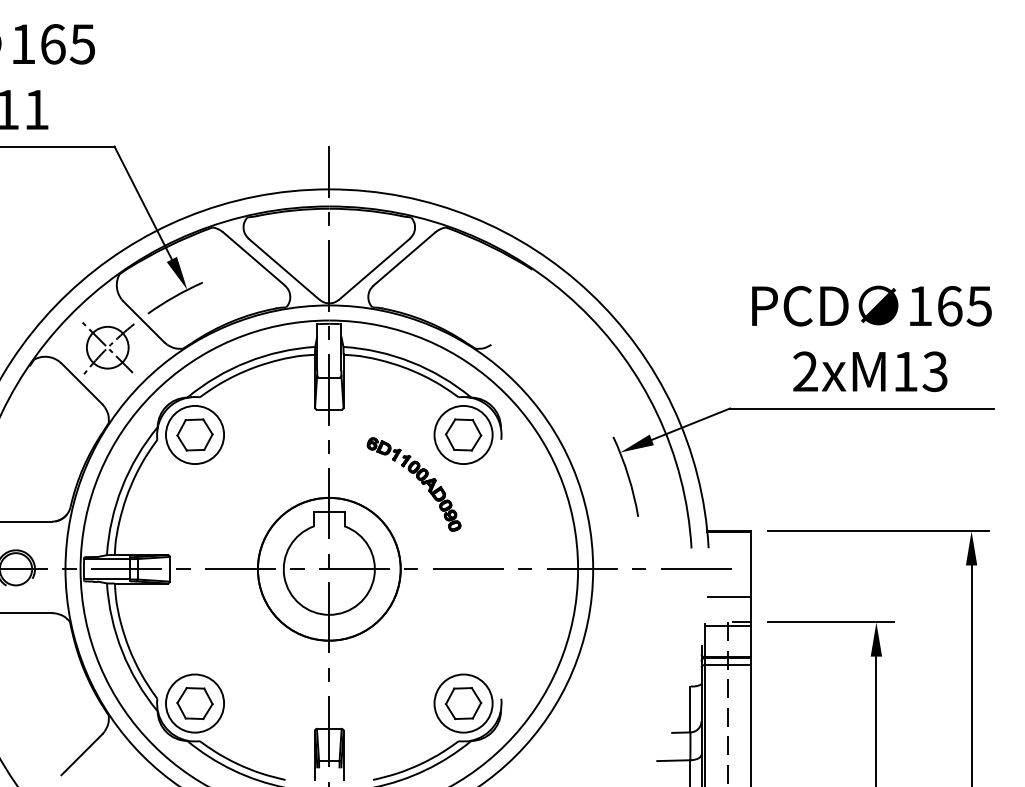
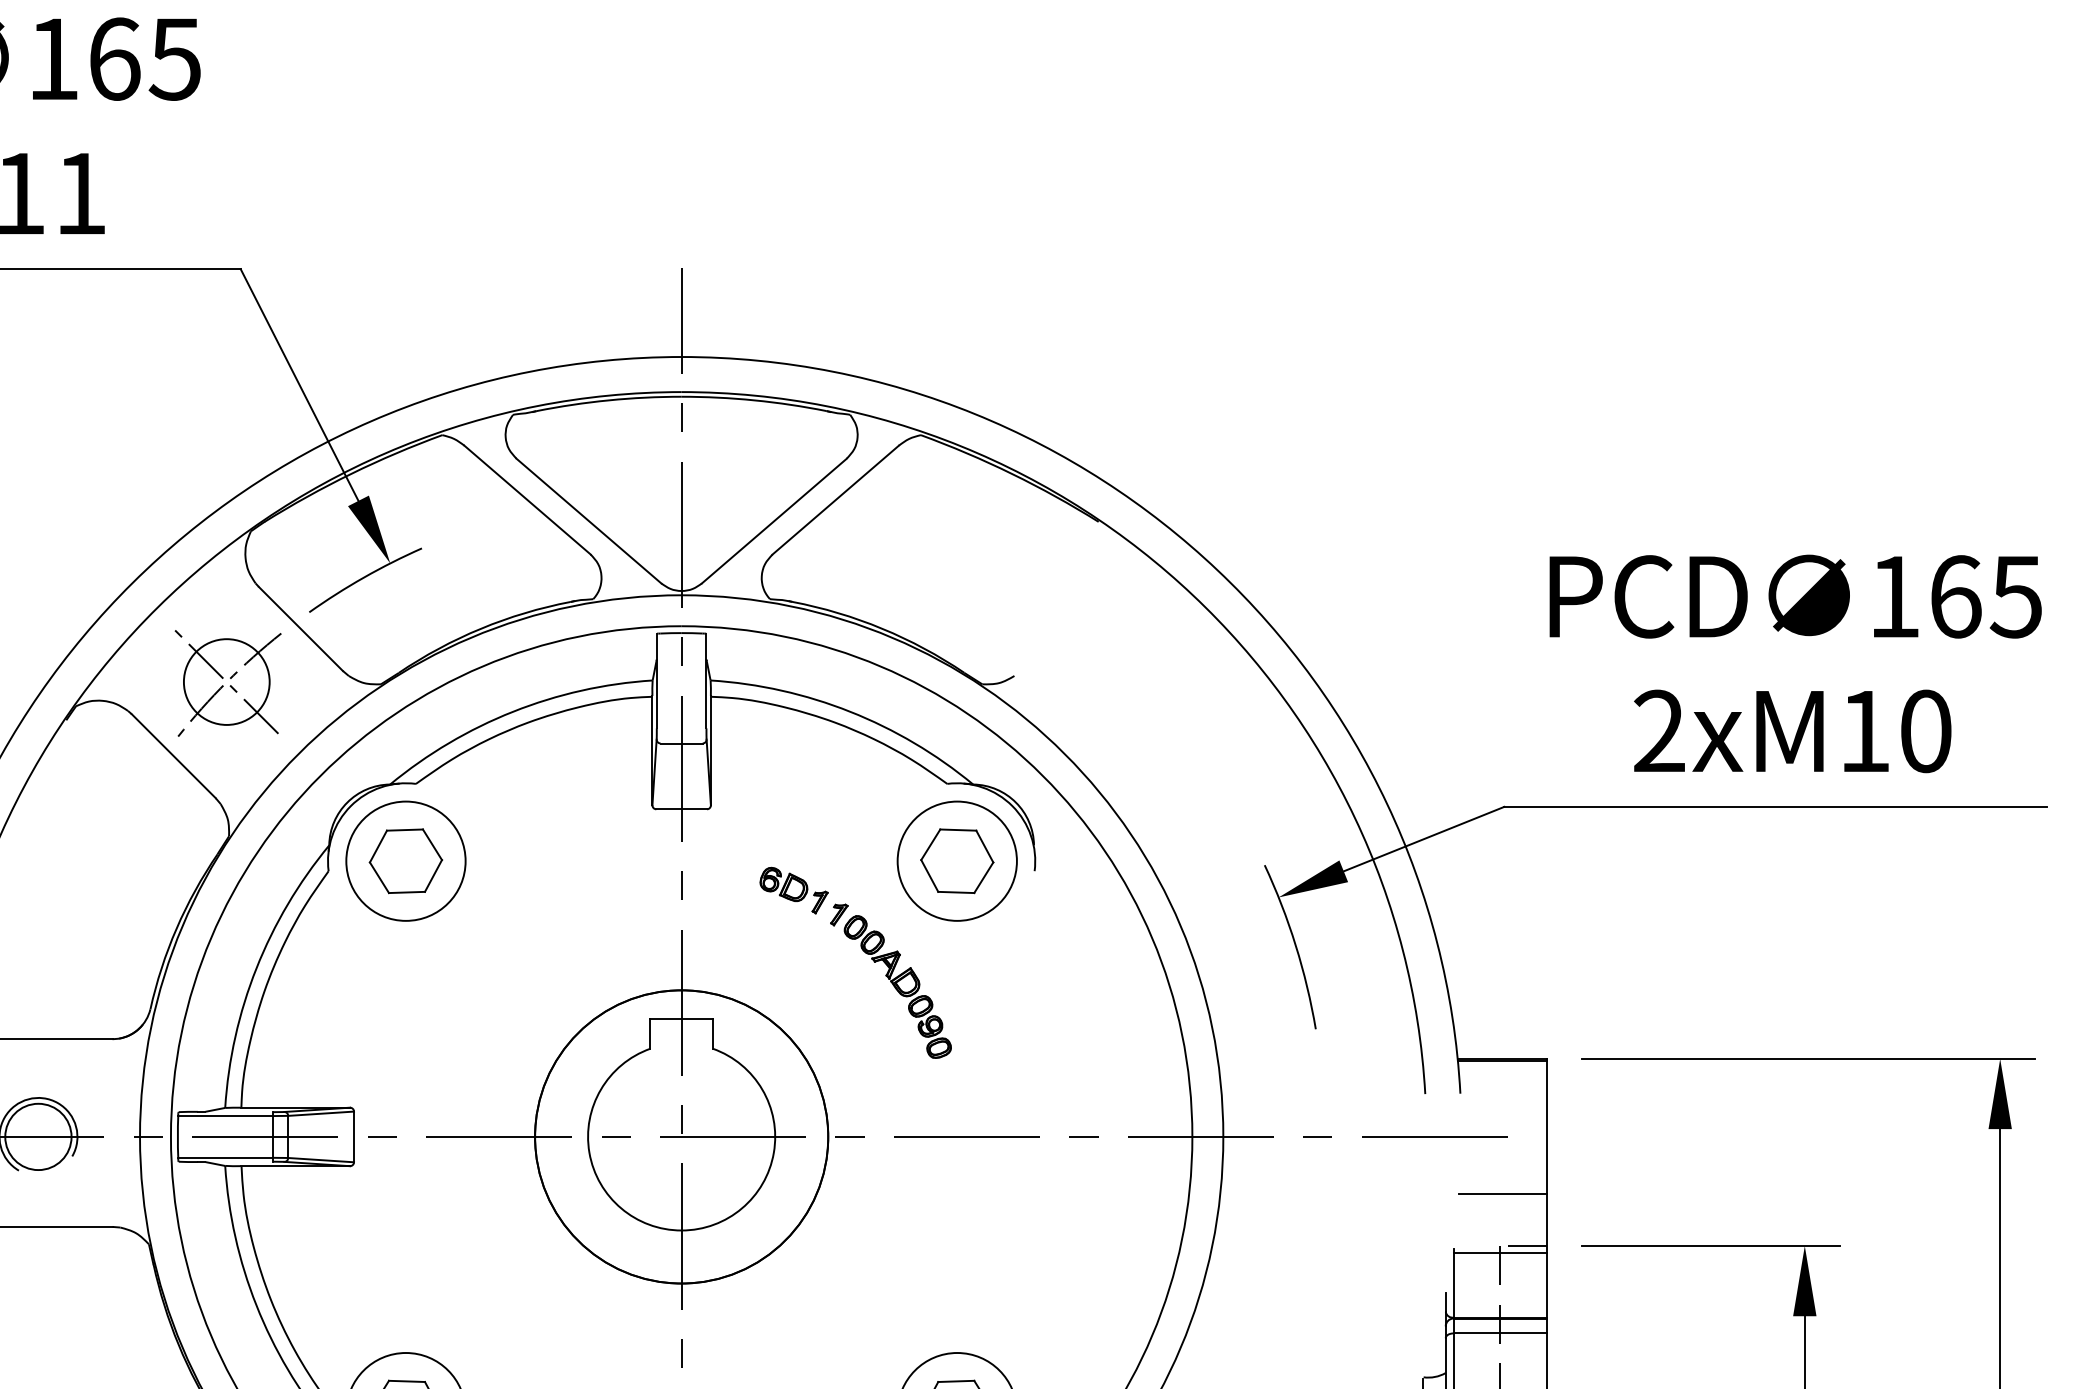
text: (934, 371) -> (1924, 730), 2xM13 -> 2xM10

